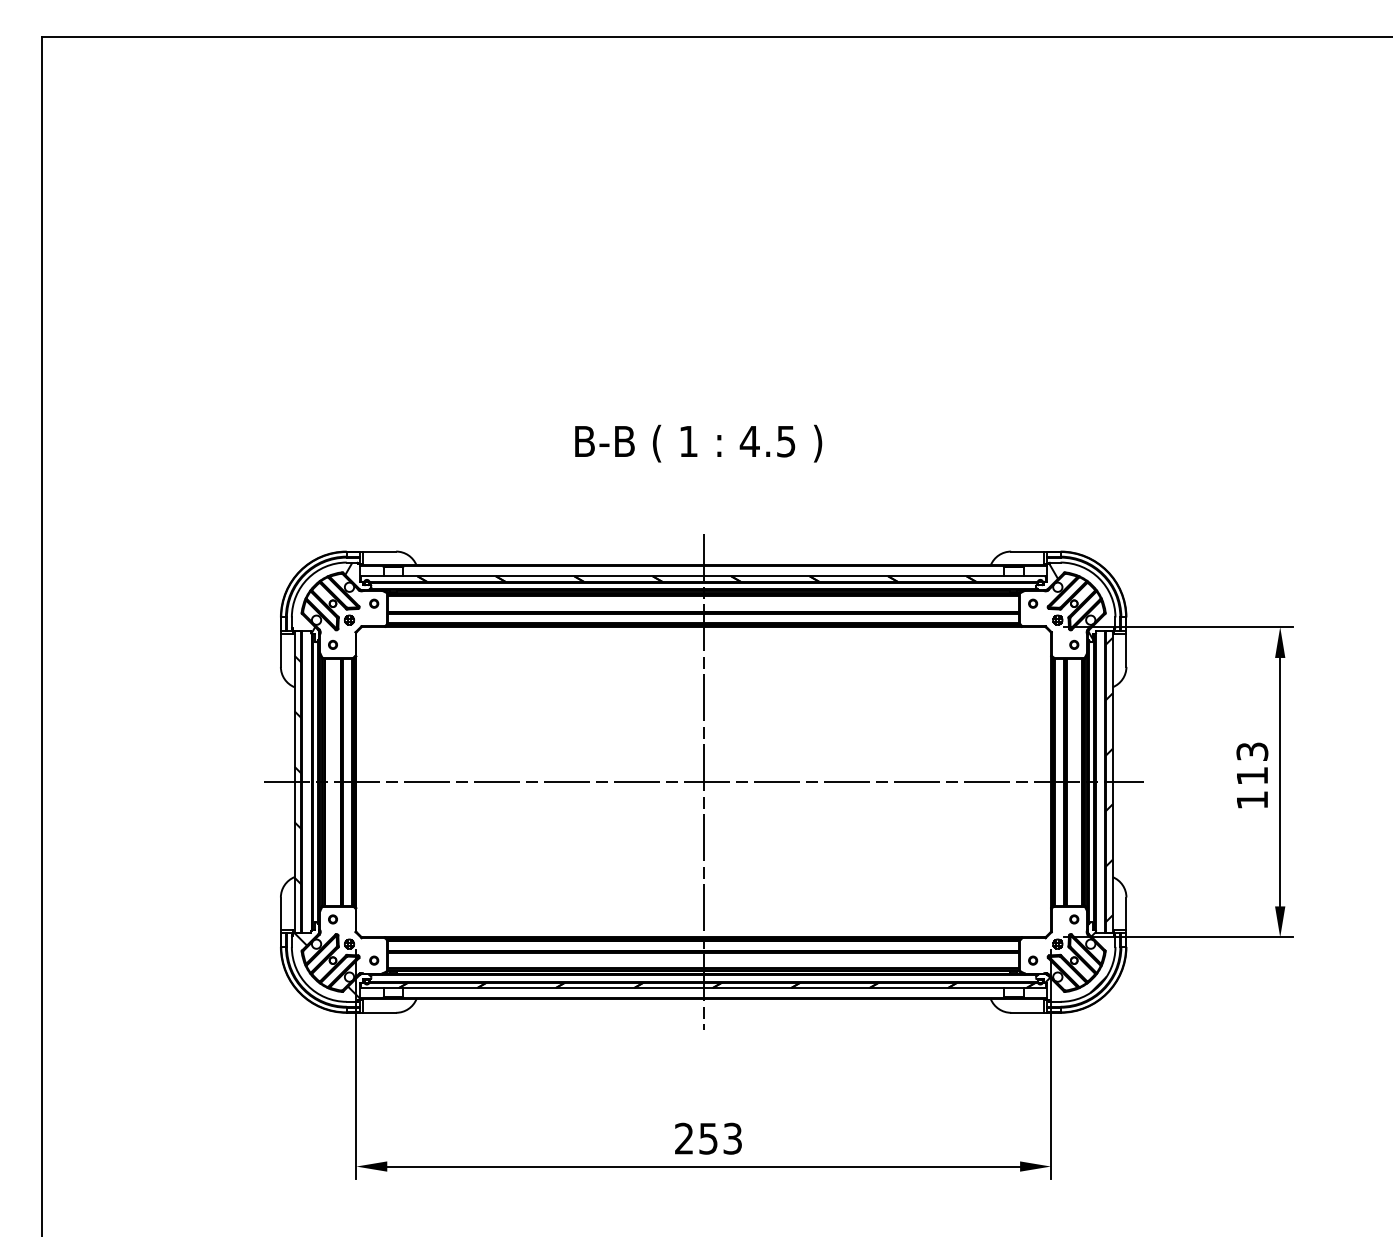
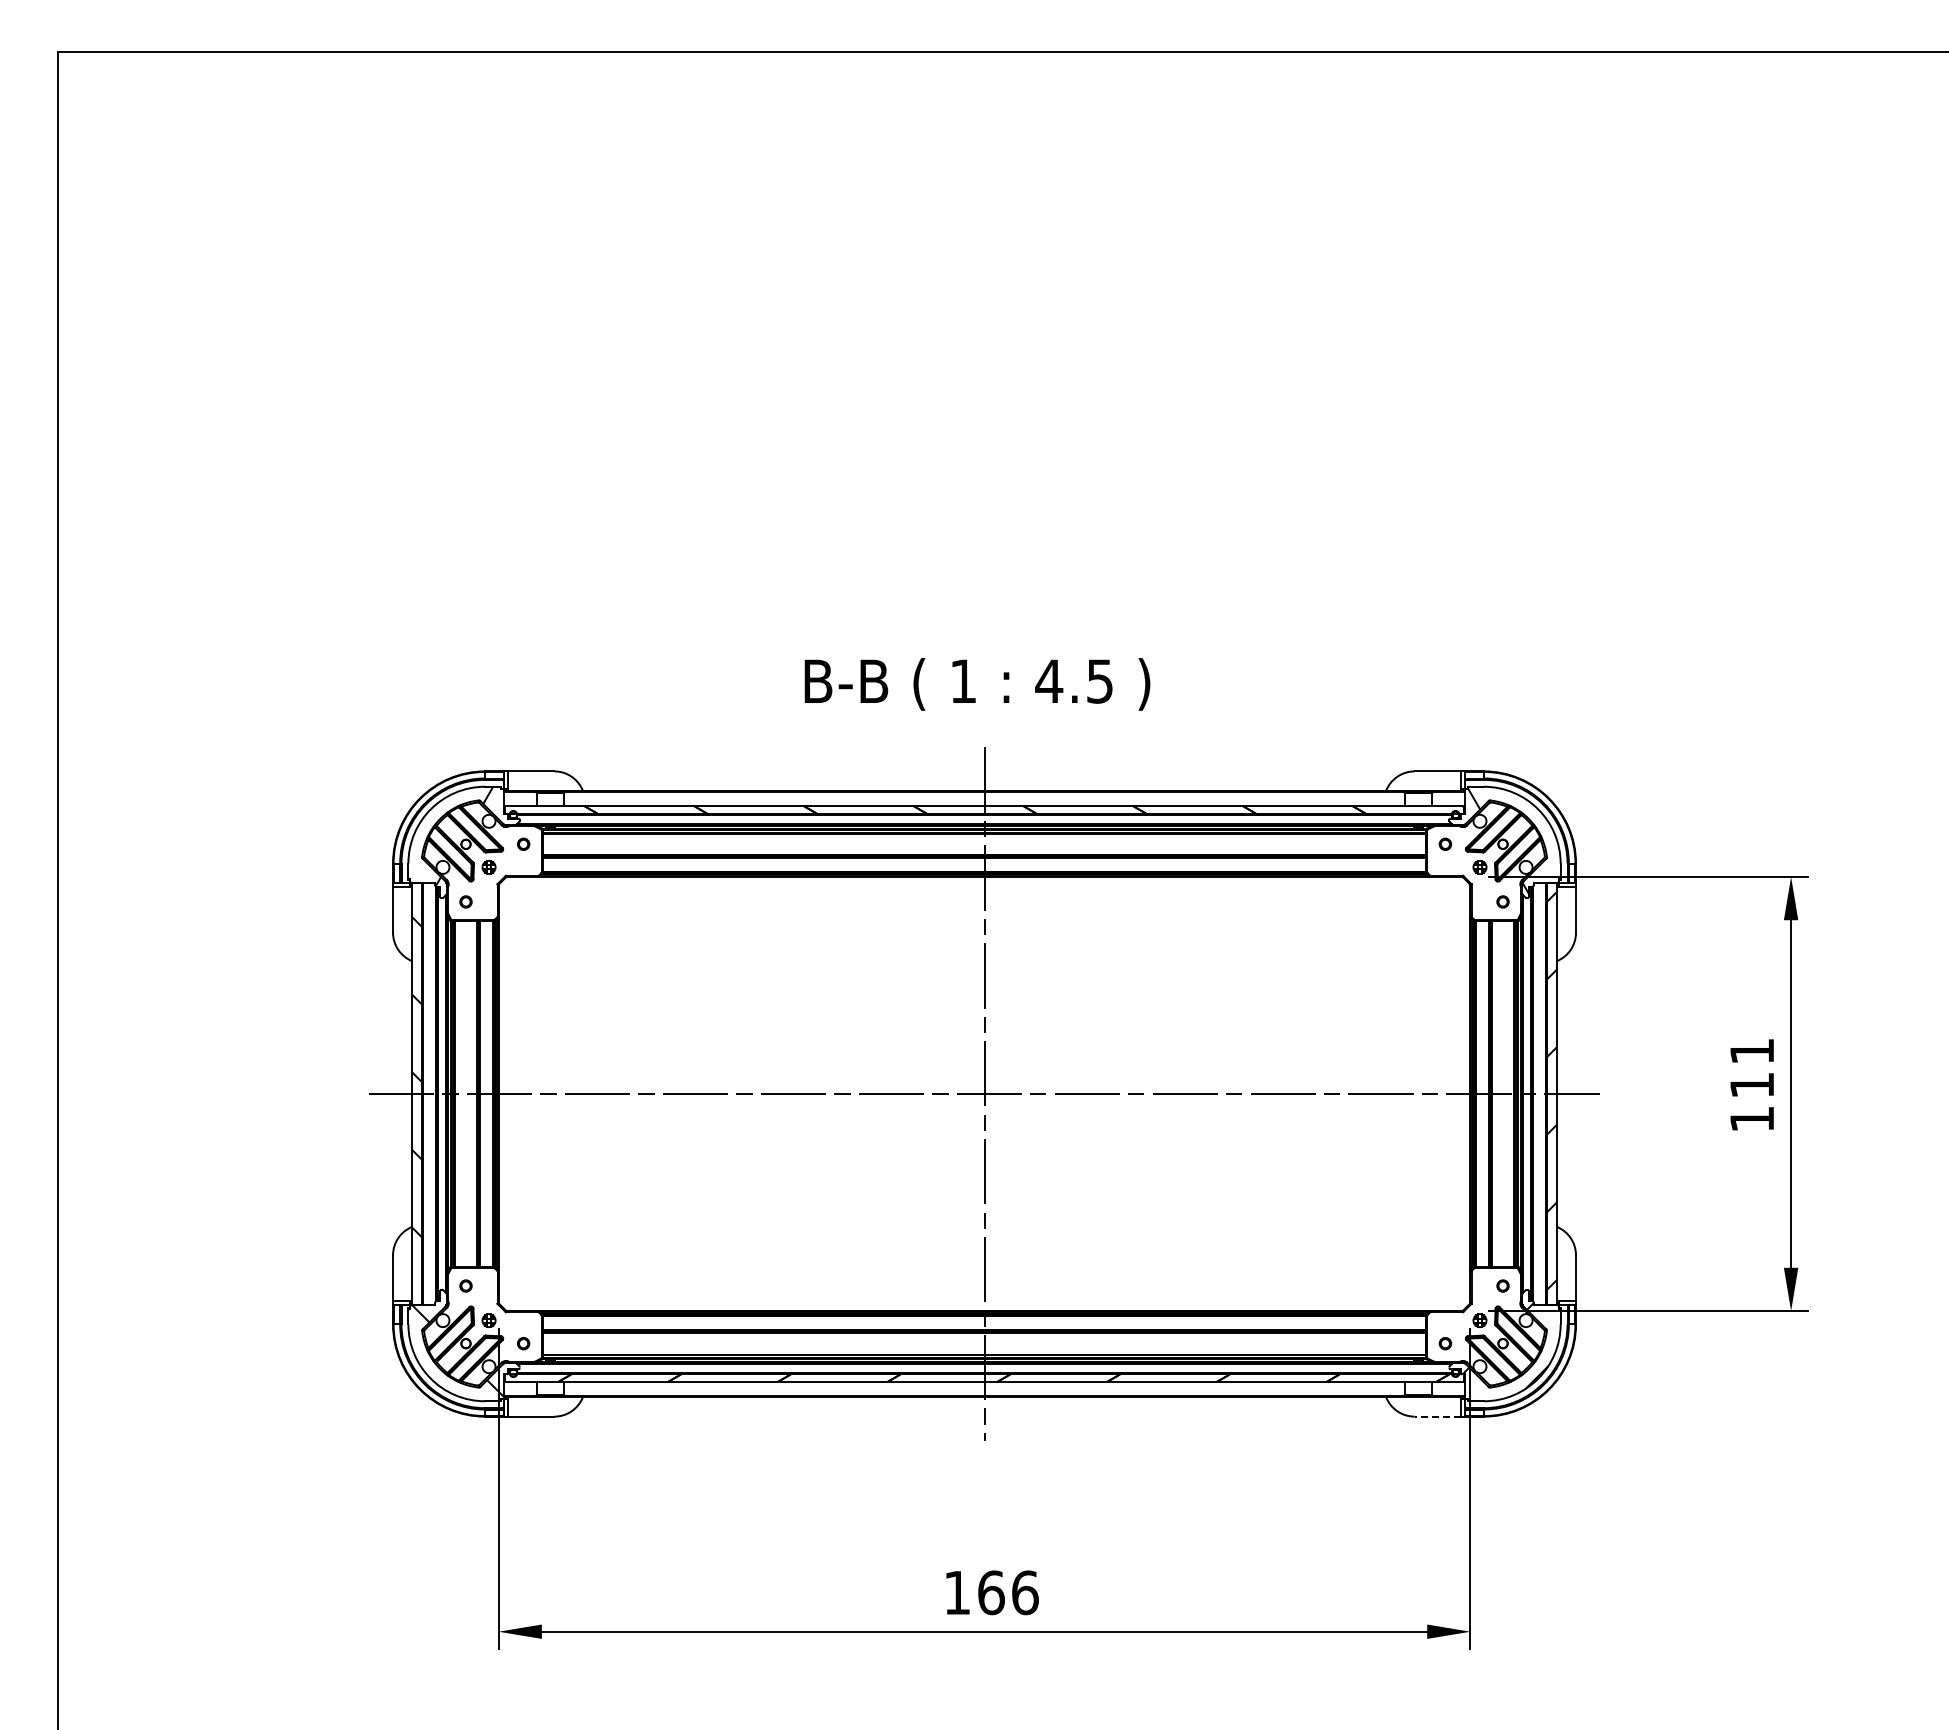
text: (698, 443) -> (977, 684), moved
text: (1251, 751) -> (1751, 1051), 113 -> 111
line: (1027, 1012) -> (1437, 1416), solid -> dashed
text: (708, 1138) -> (991, 1592), 253 -> 166

